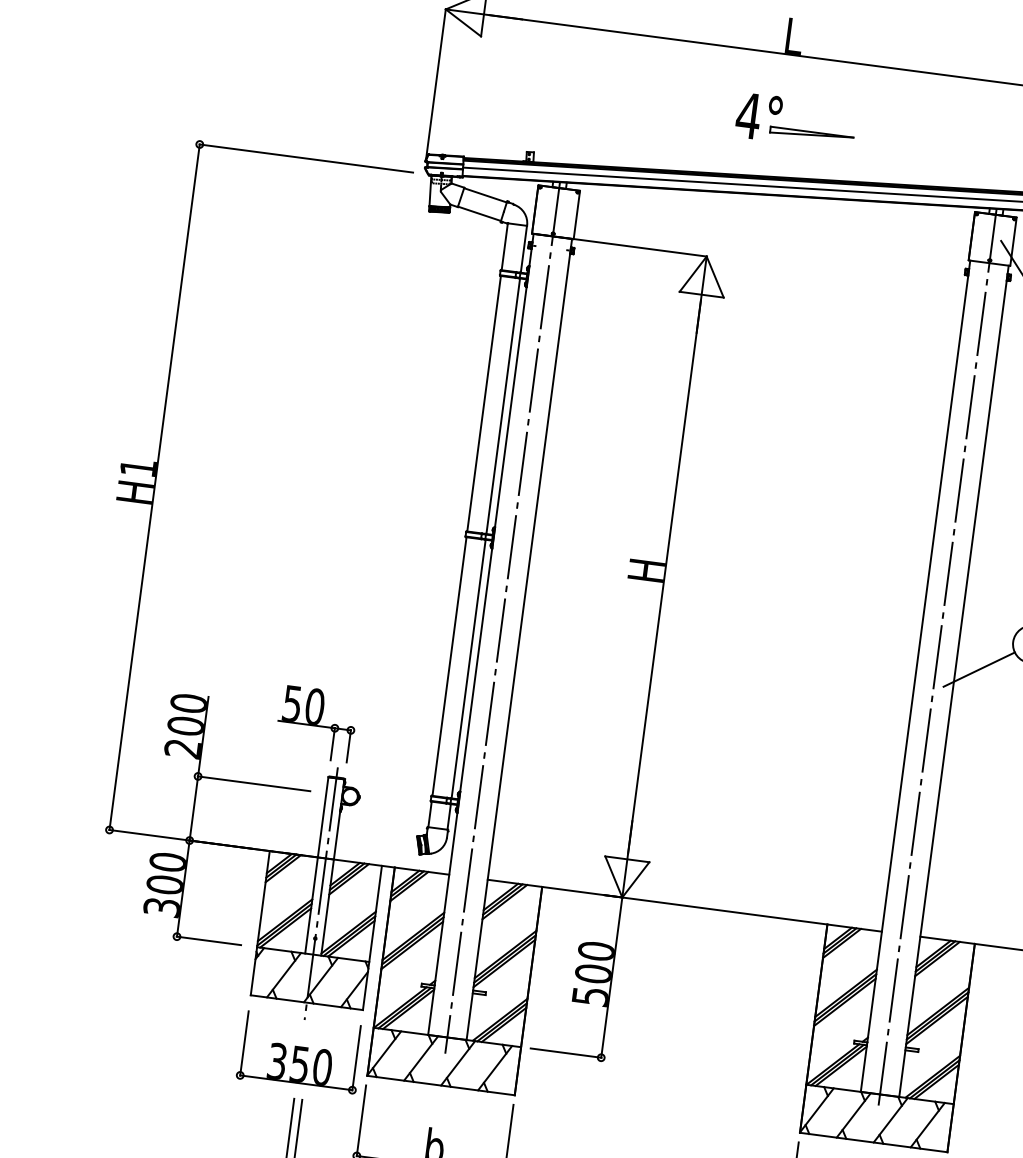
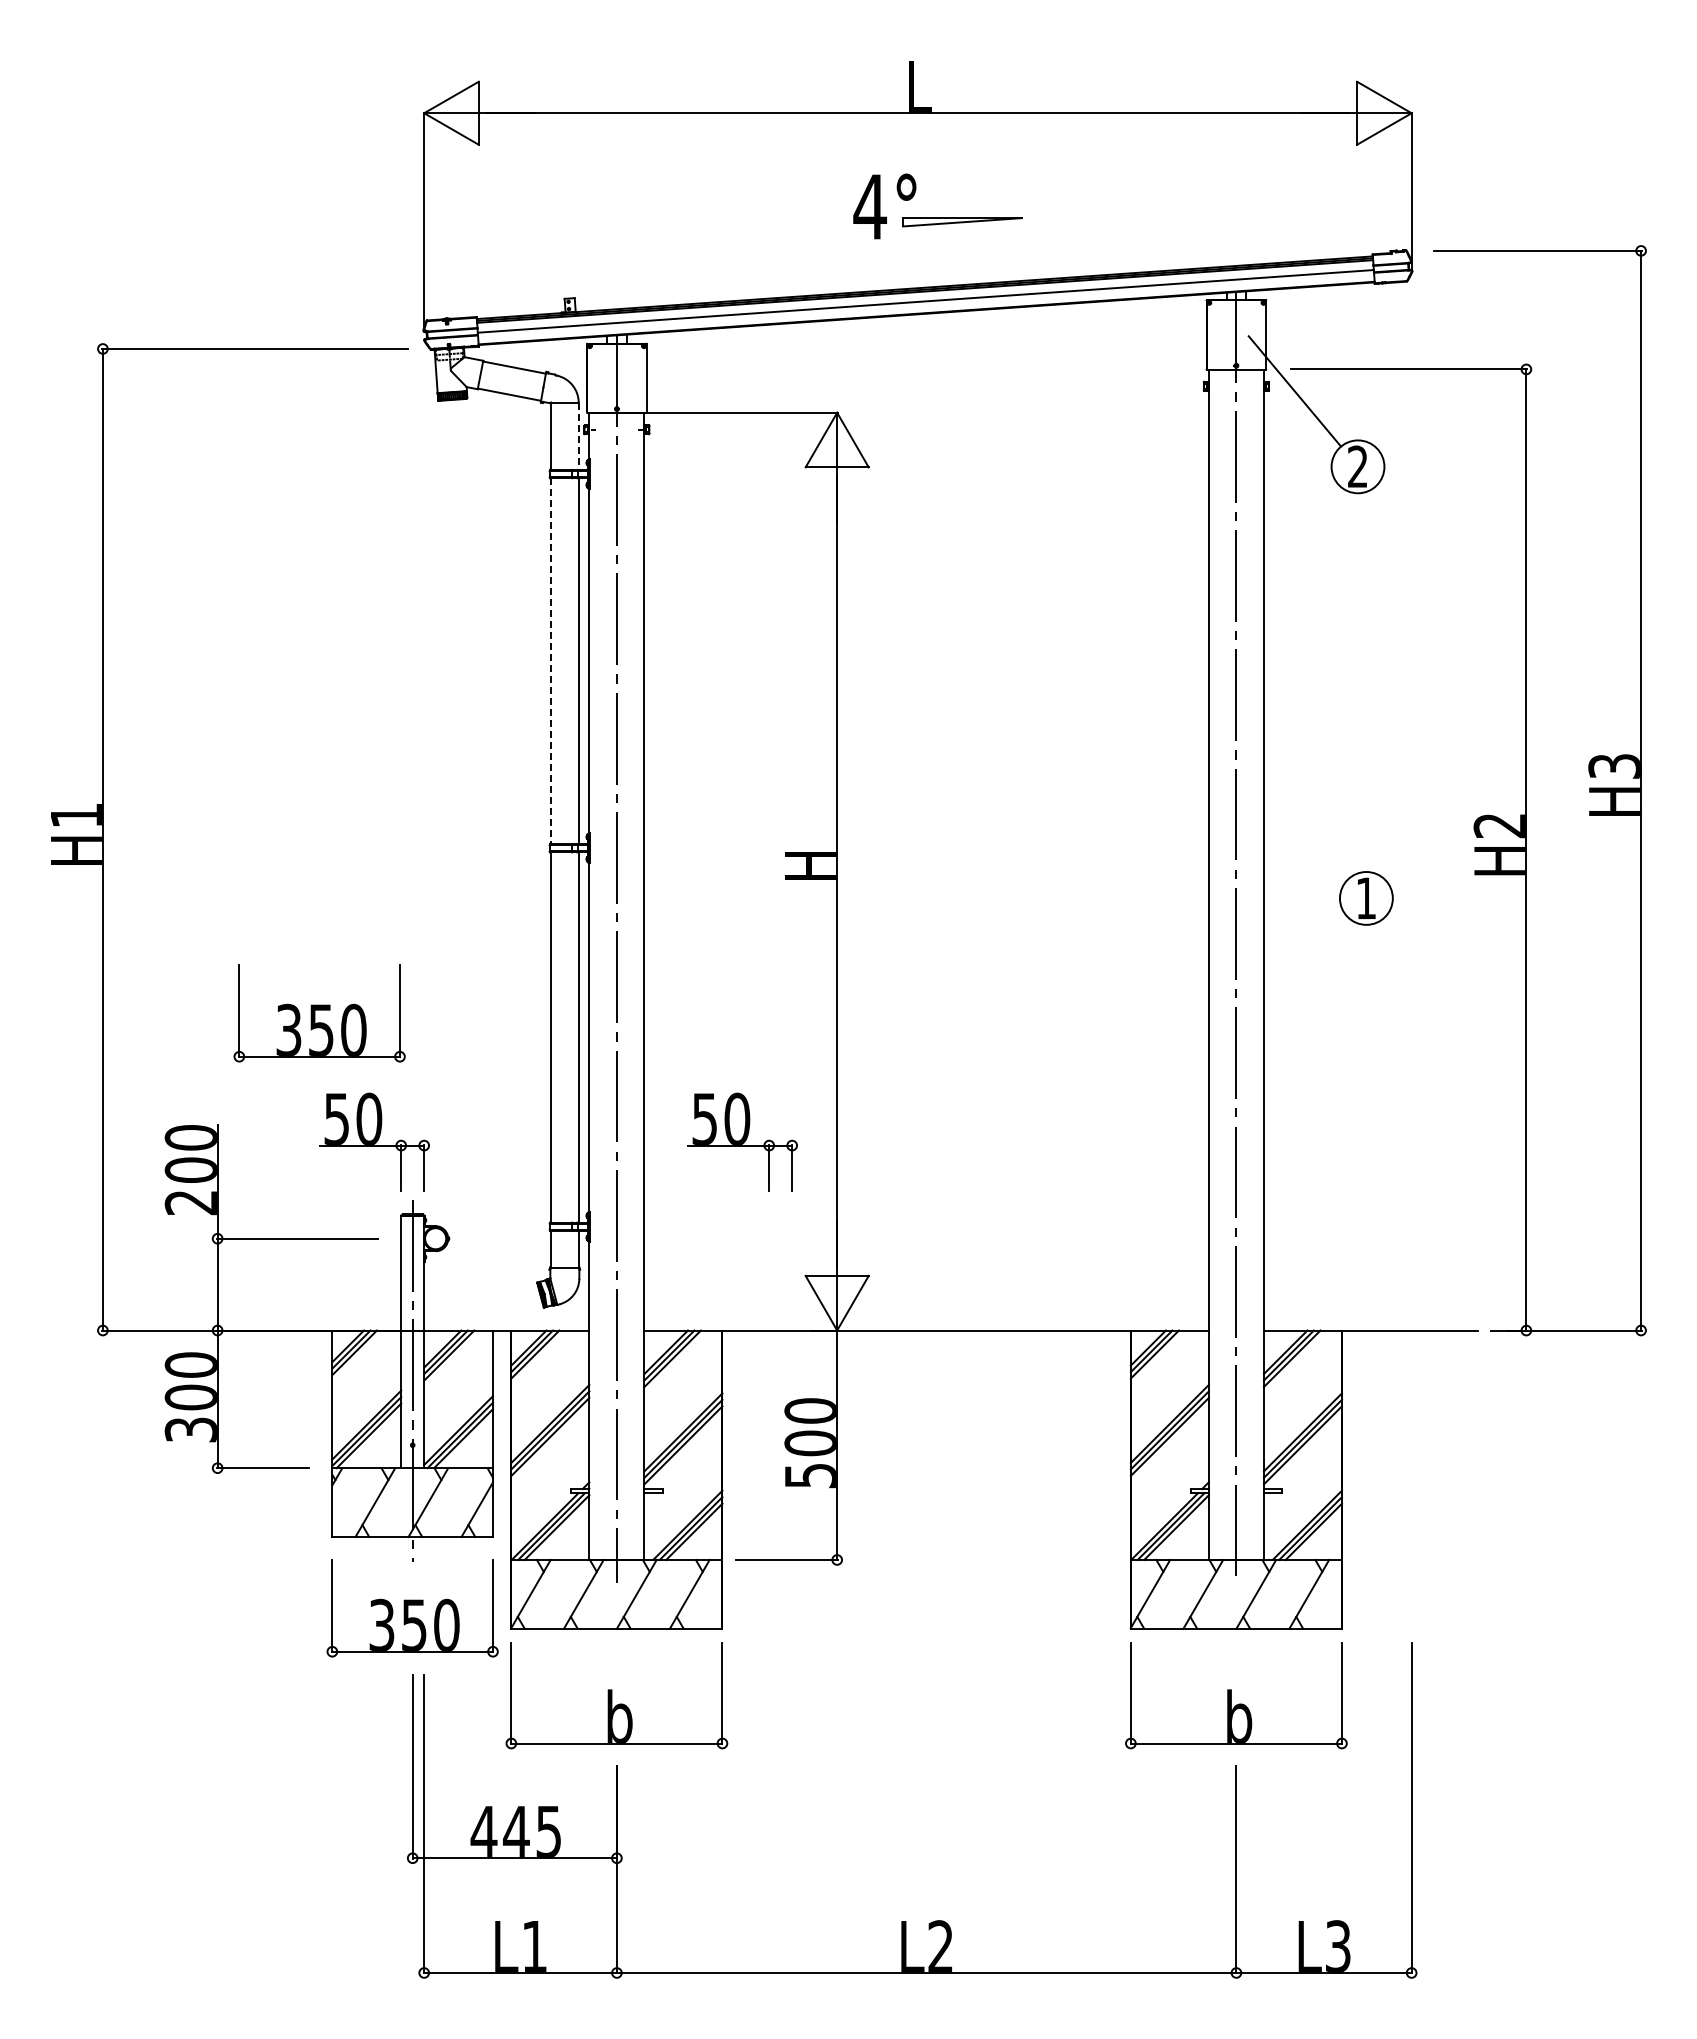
line: (523, 249) -> (578, 436), solid -> dashed
line: (484, 404) -> (551, 661), solid -> dashed
part: (289, 628) -> (319, 1013), added
line: (979, 669) -> (1297, 943), removed
part: (573, 756) -> (742, 1141), added

